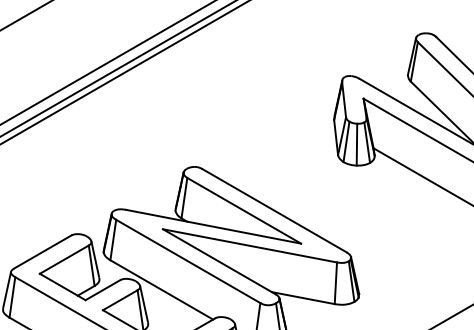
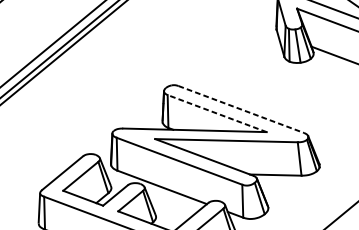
line: (244, 210) -> (217, 113), solid -> dashed
line: (274, 210) -> (241, 109), solid -> dashed

